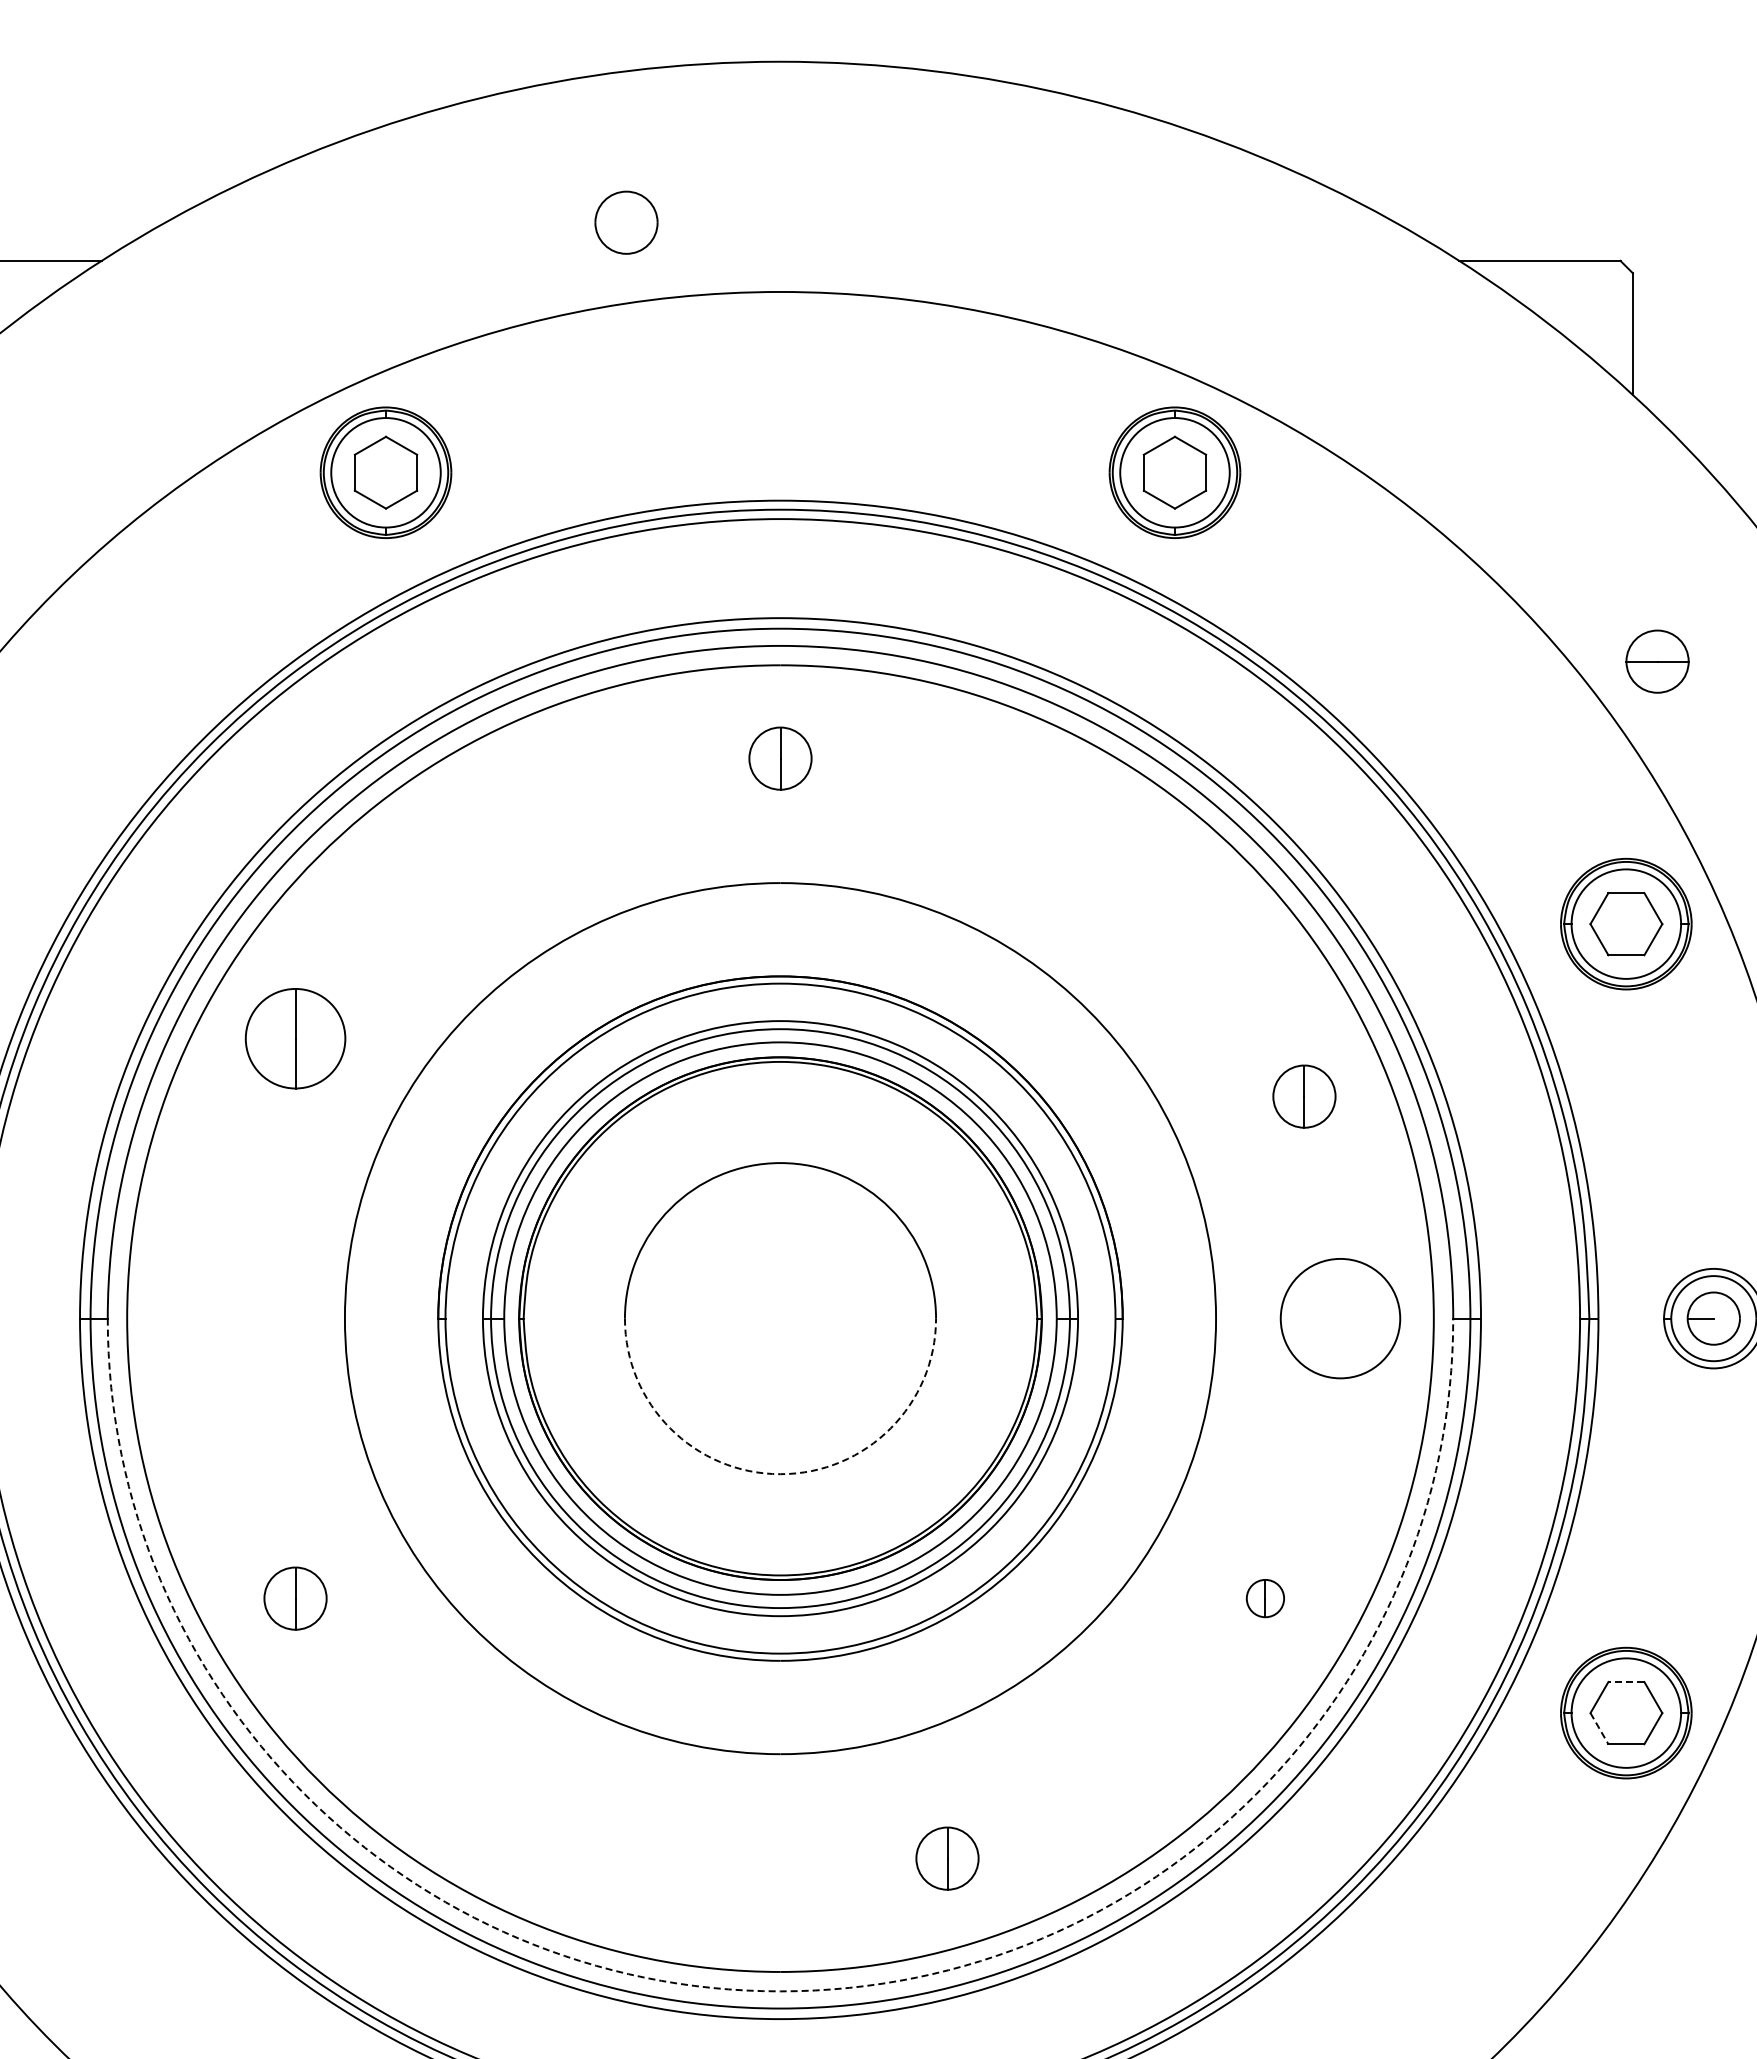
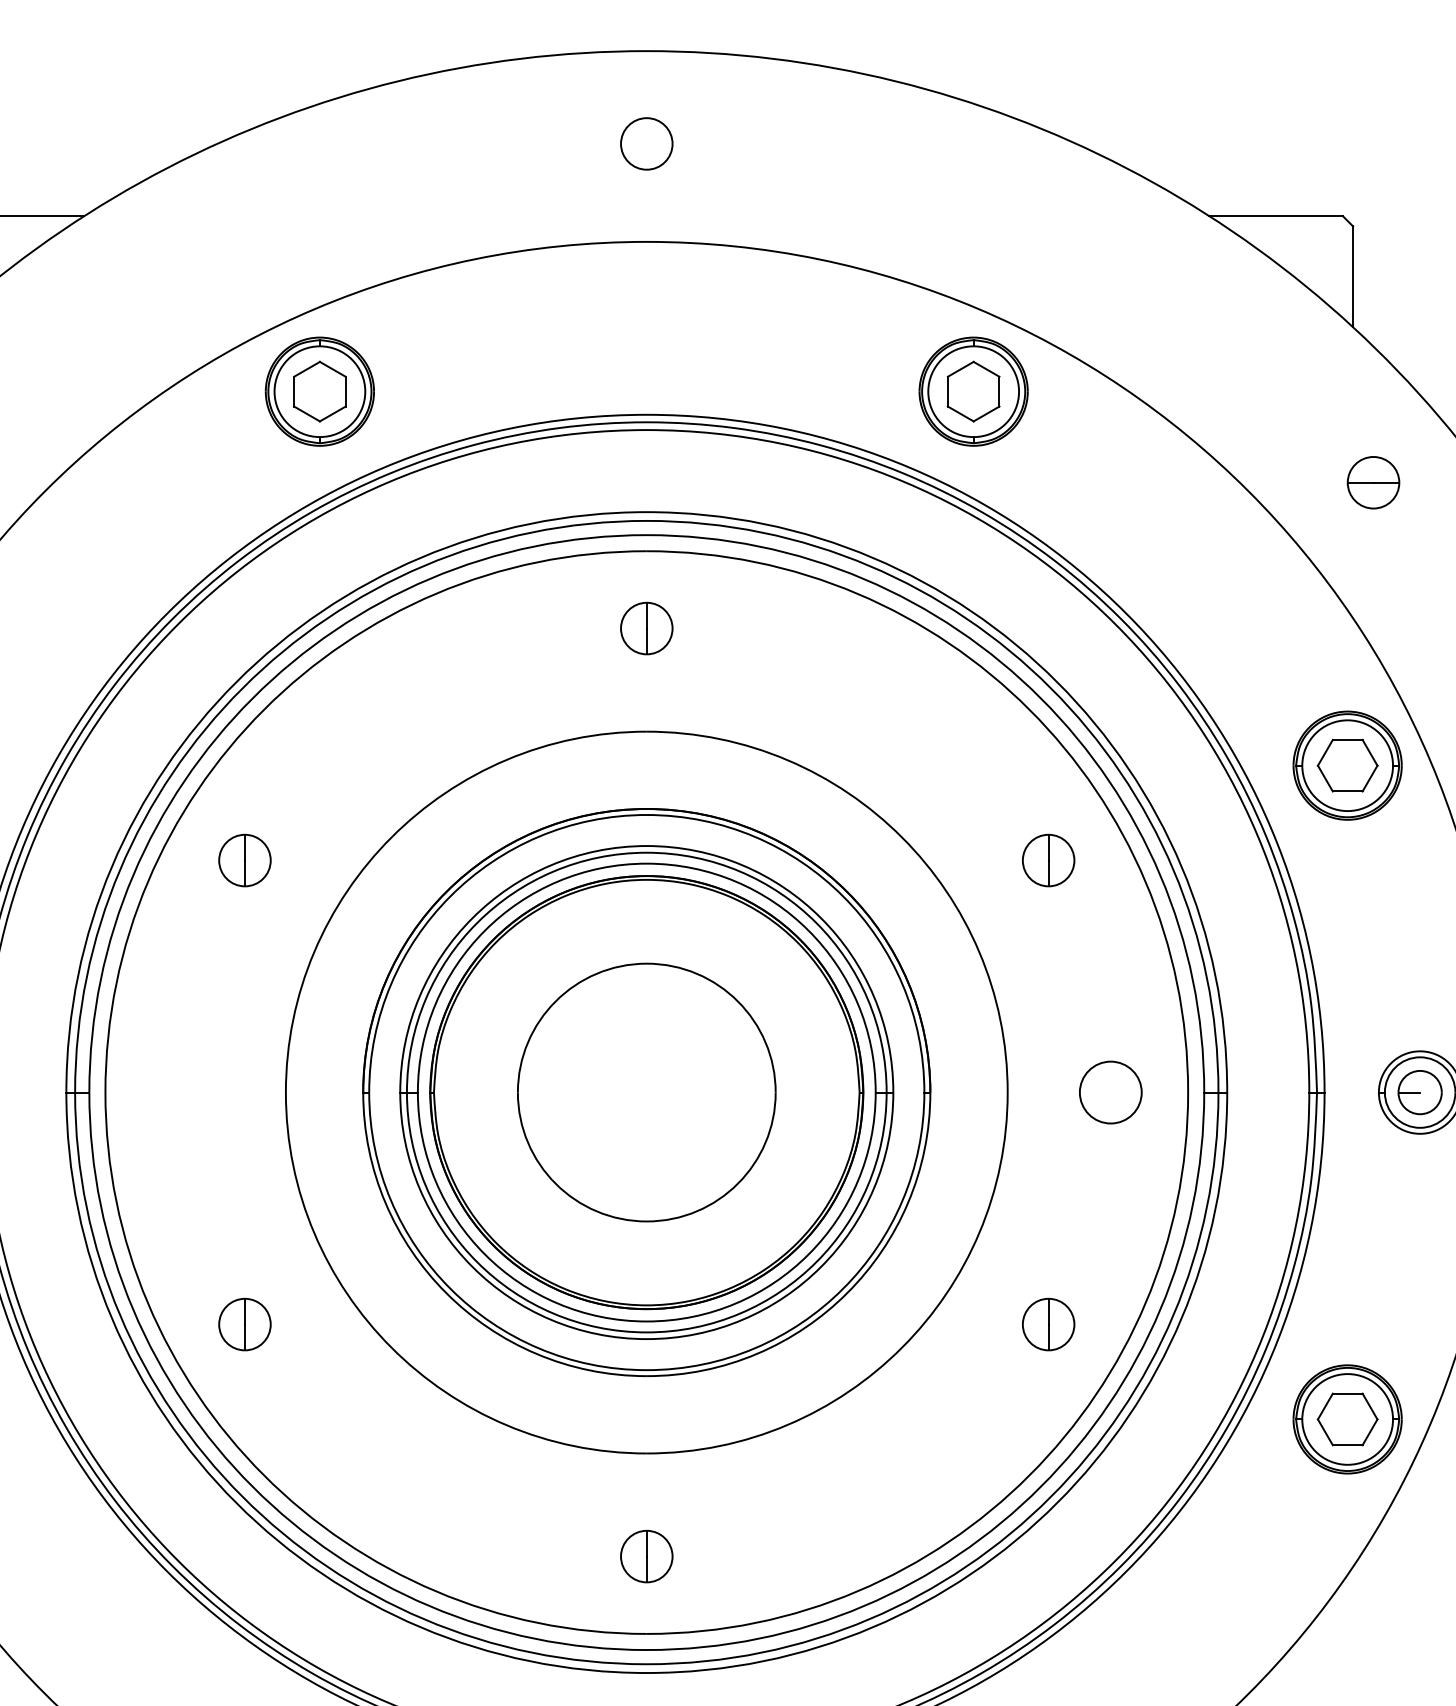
part: (626, 222) -> (646, 143), moved
part: (1657, 661) -> (1373, 482), moved
part: (295, 1038) -> (244, 860), size x0.62
part: (1304, 1096) -> (1048, 860), moved
circle: (1340, 1318) -> (1110, 1092), size x0.62
arc: (780, 1474) -> (646, 1221), dashed -> solid
part: (1265, 1598) -> (1048, 1324), size x1.67
line: (1626, 1682) -> (1347, 1394), dashed -> solid
line: (1599, 1728) -> (1325, 1432), dashed -> solid
part: (947, 1858) -> (646, 1556), moved
arc: (780, 1991) -> (646, 1650), dashed -> solid

